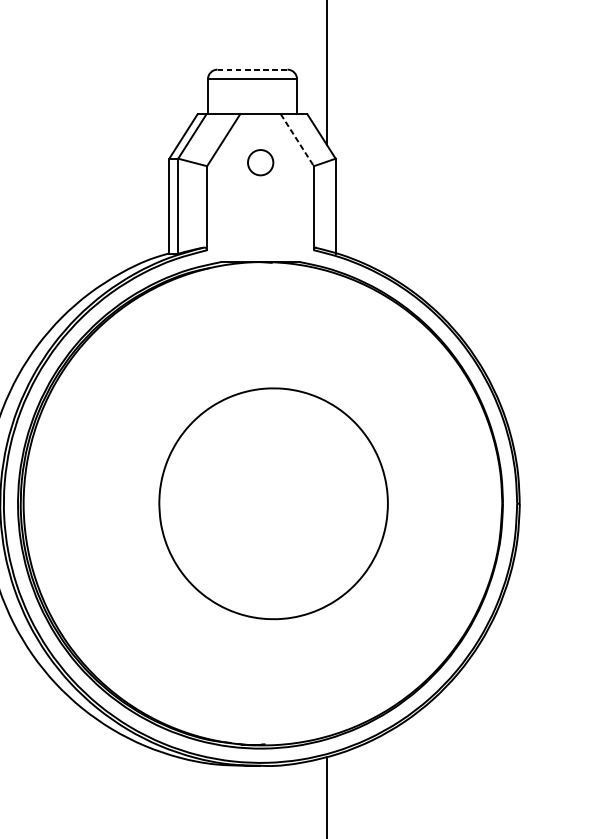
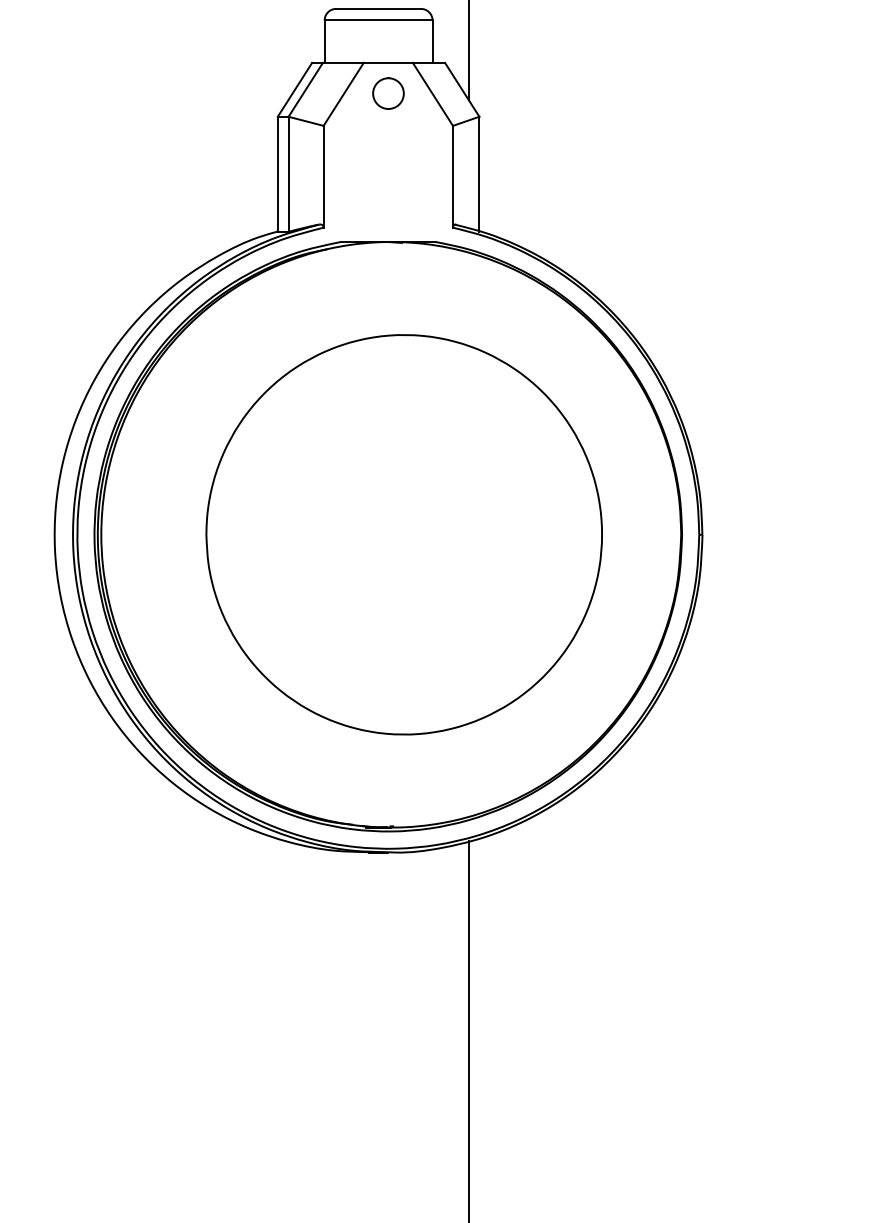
line: (253, 69) -> (379, 8), dashed -> solid
line: (297, 140) -> (433, 94), dashed -> solid
circle: (260, 162) -> (388, 93), moved
part: (273, 503) -> (403, 534), size x1.43

